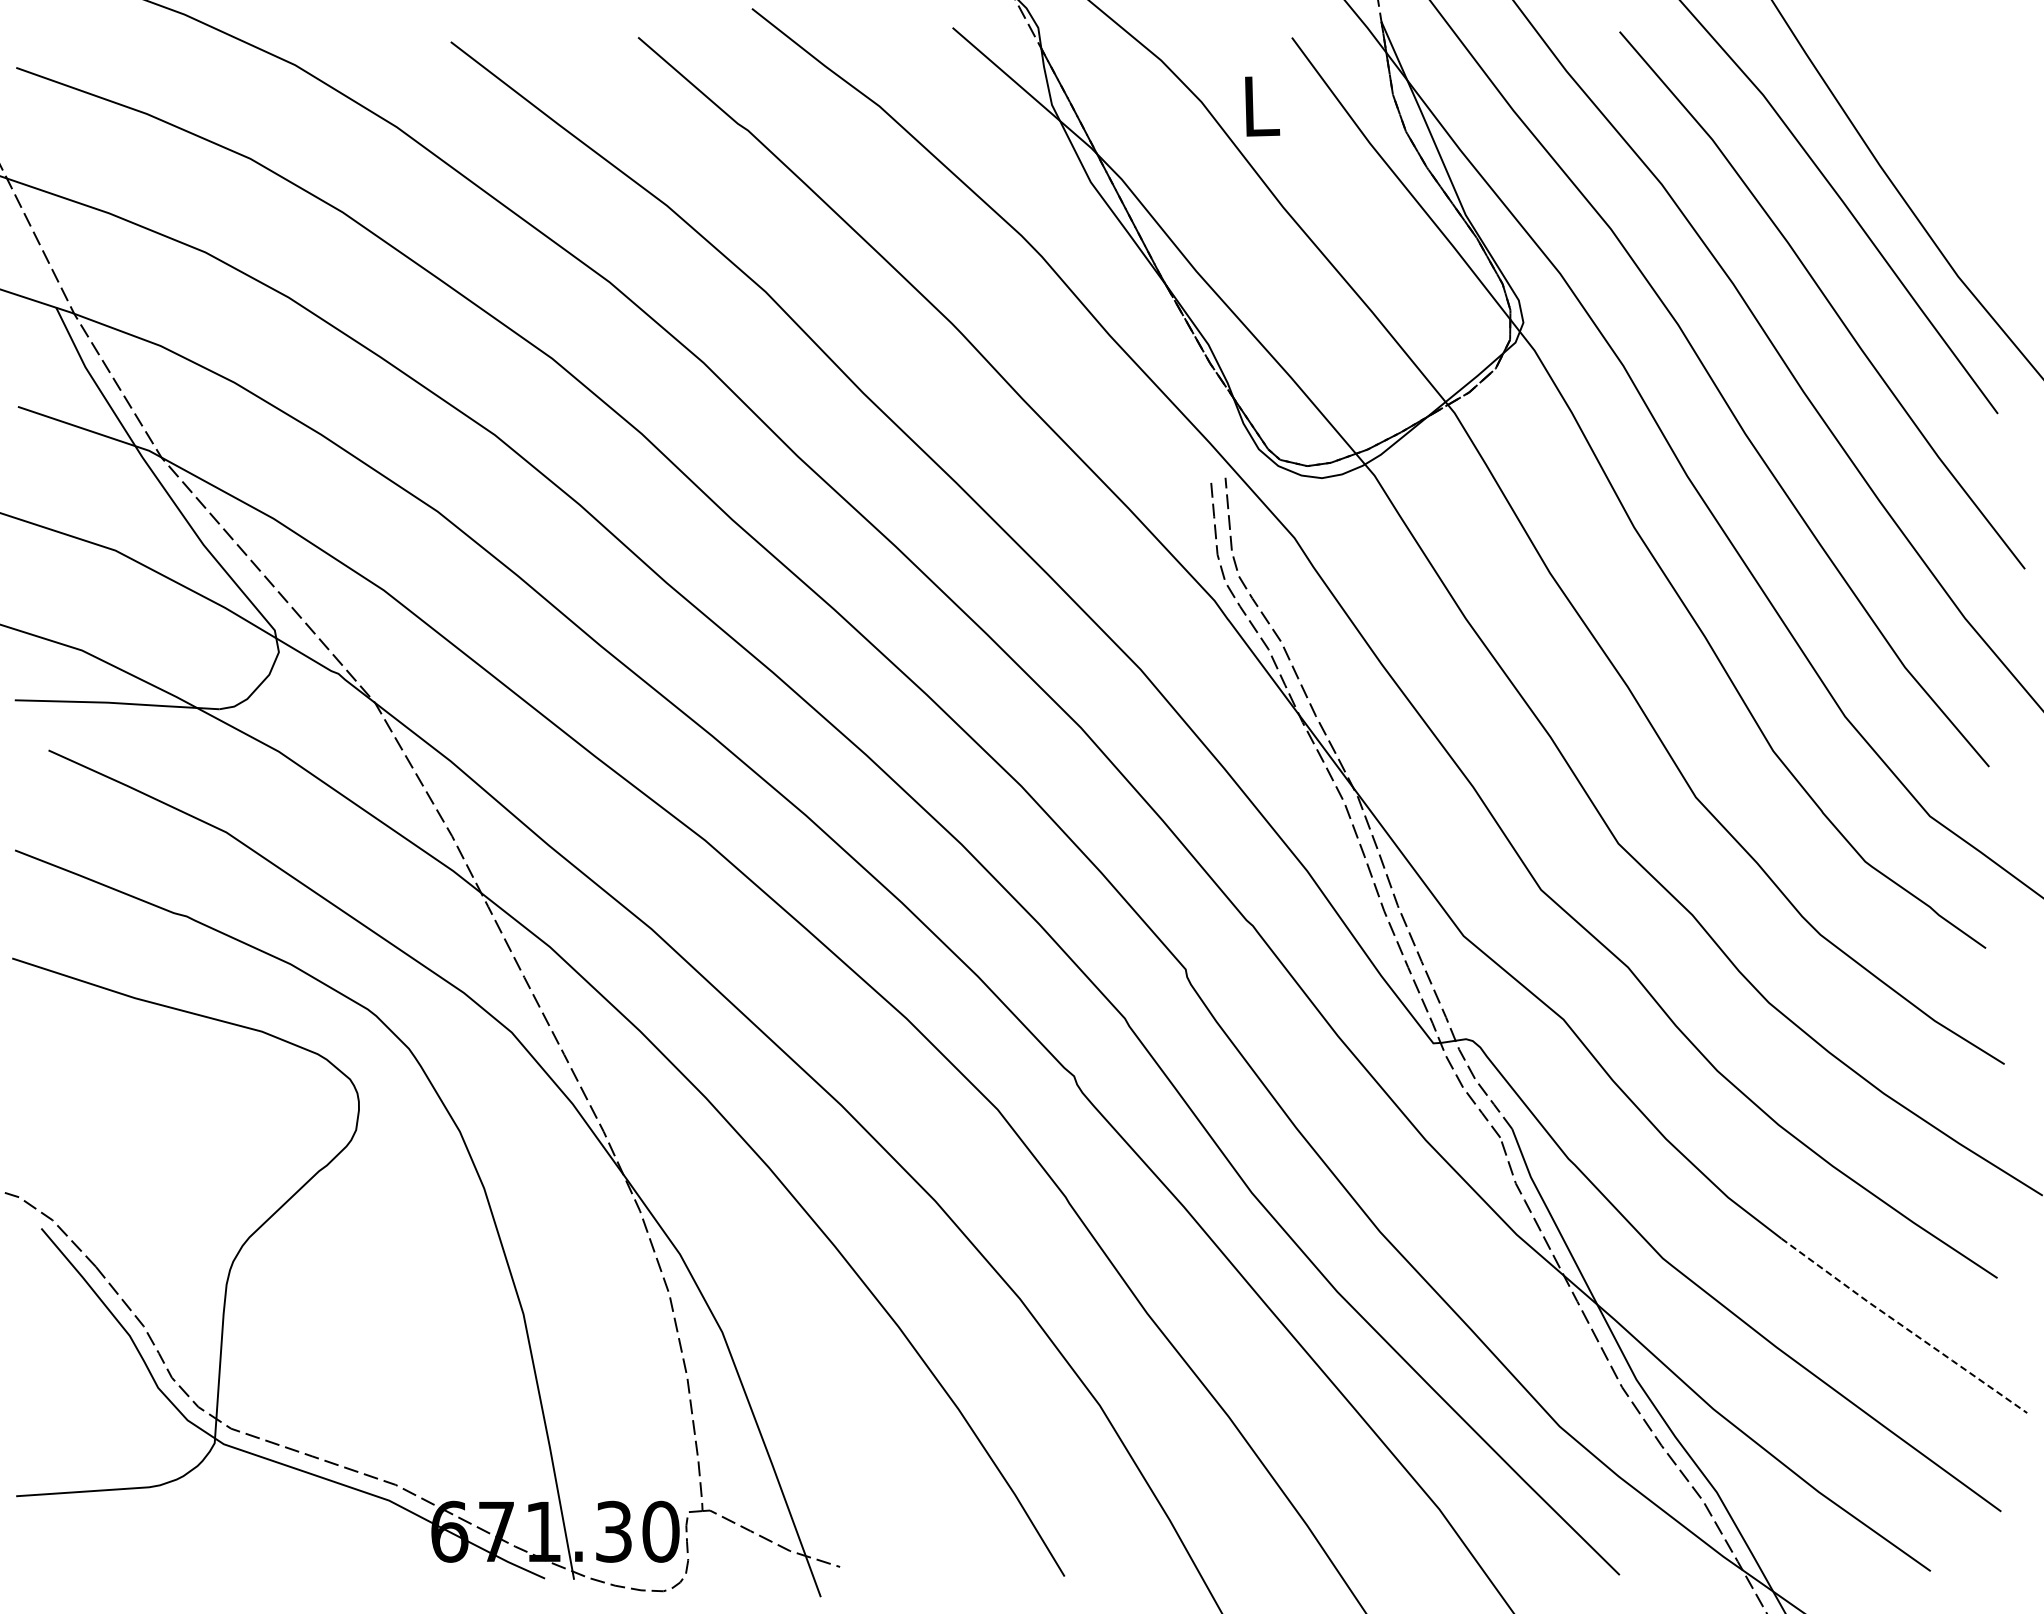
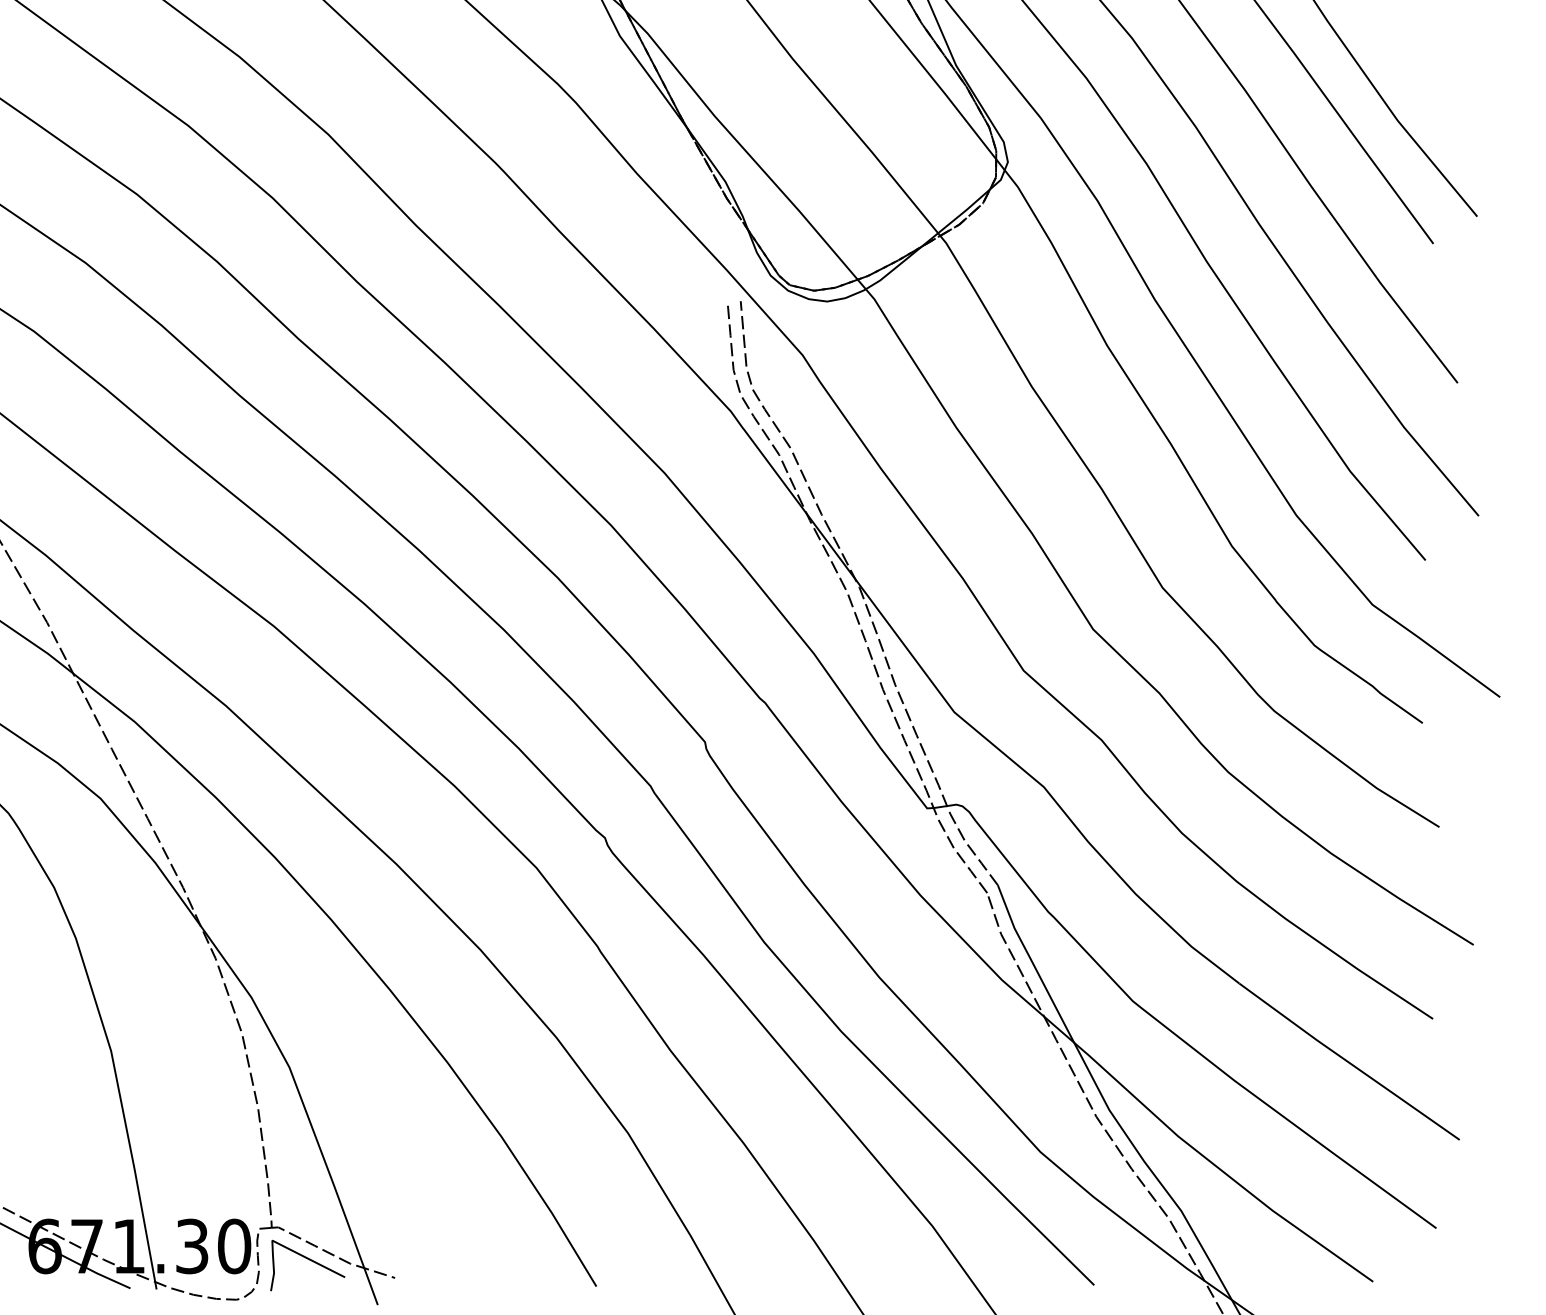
line: (1904, 1327) -> (1349, 1063), dashed -> solid
curve: (744, 1547) -> (309, 1260), added

